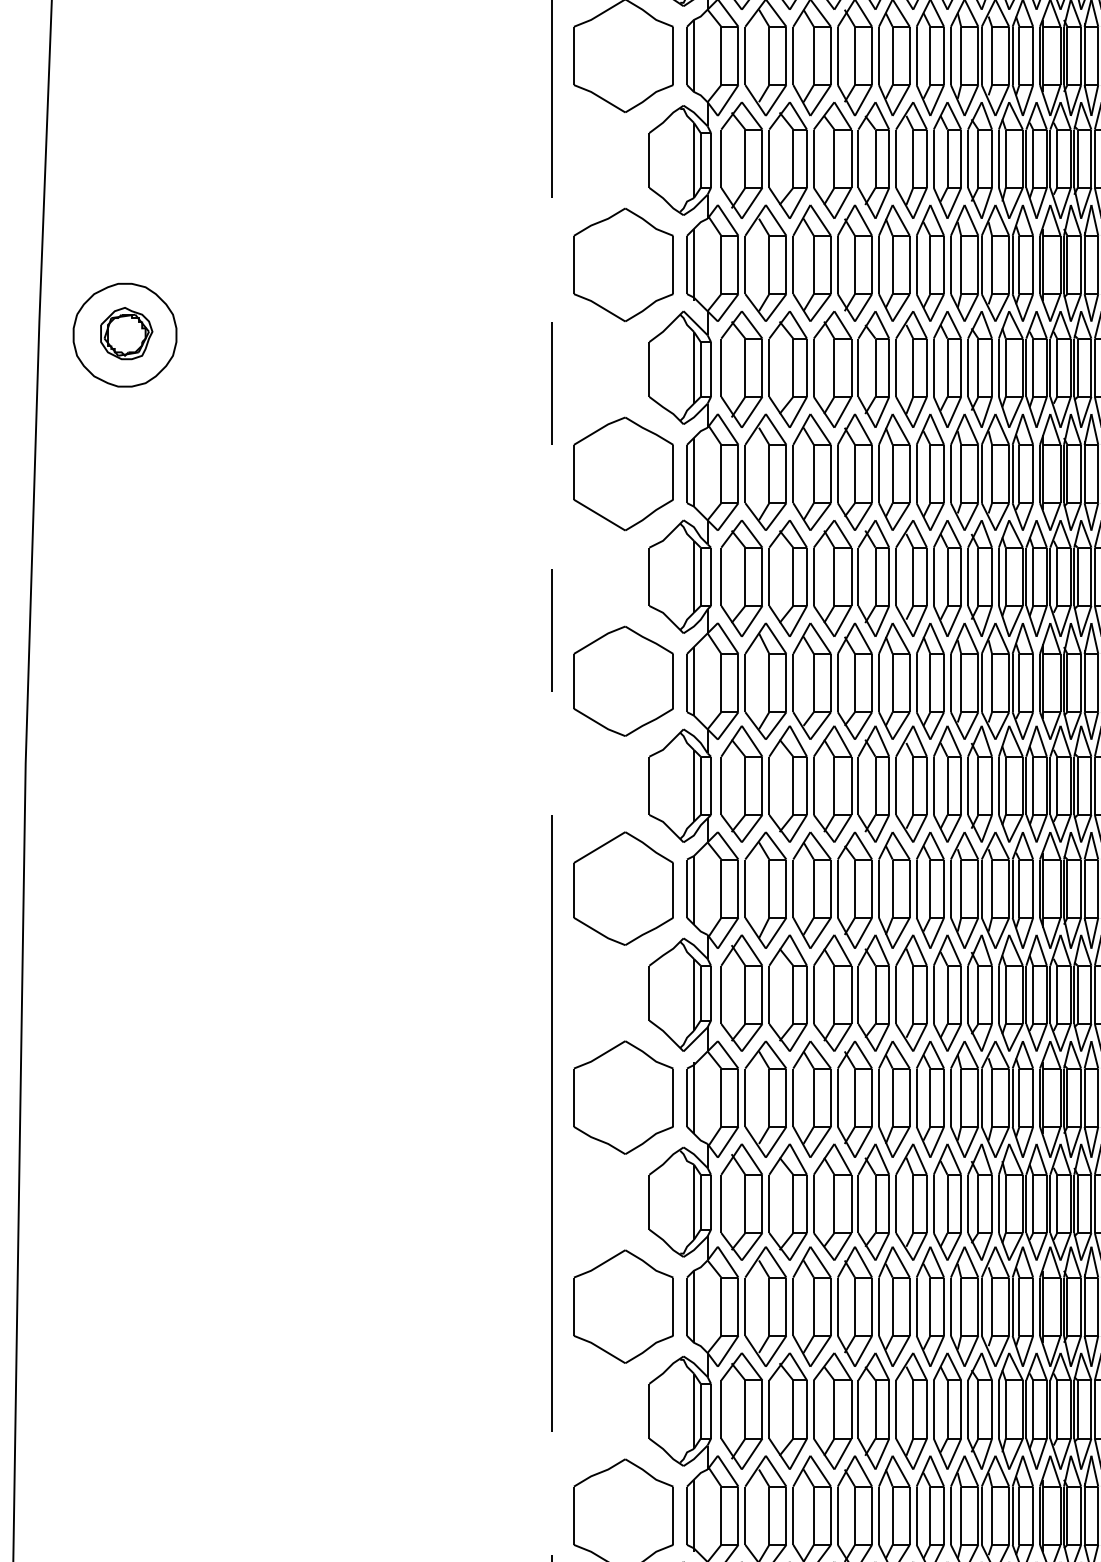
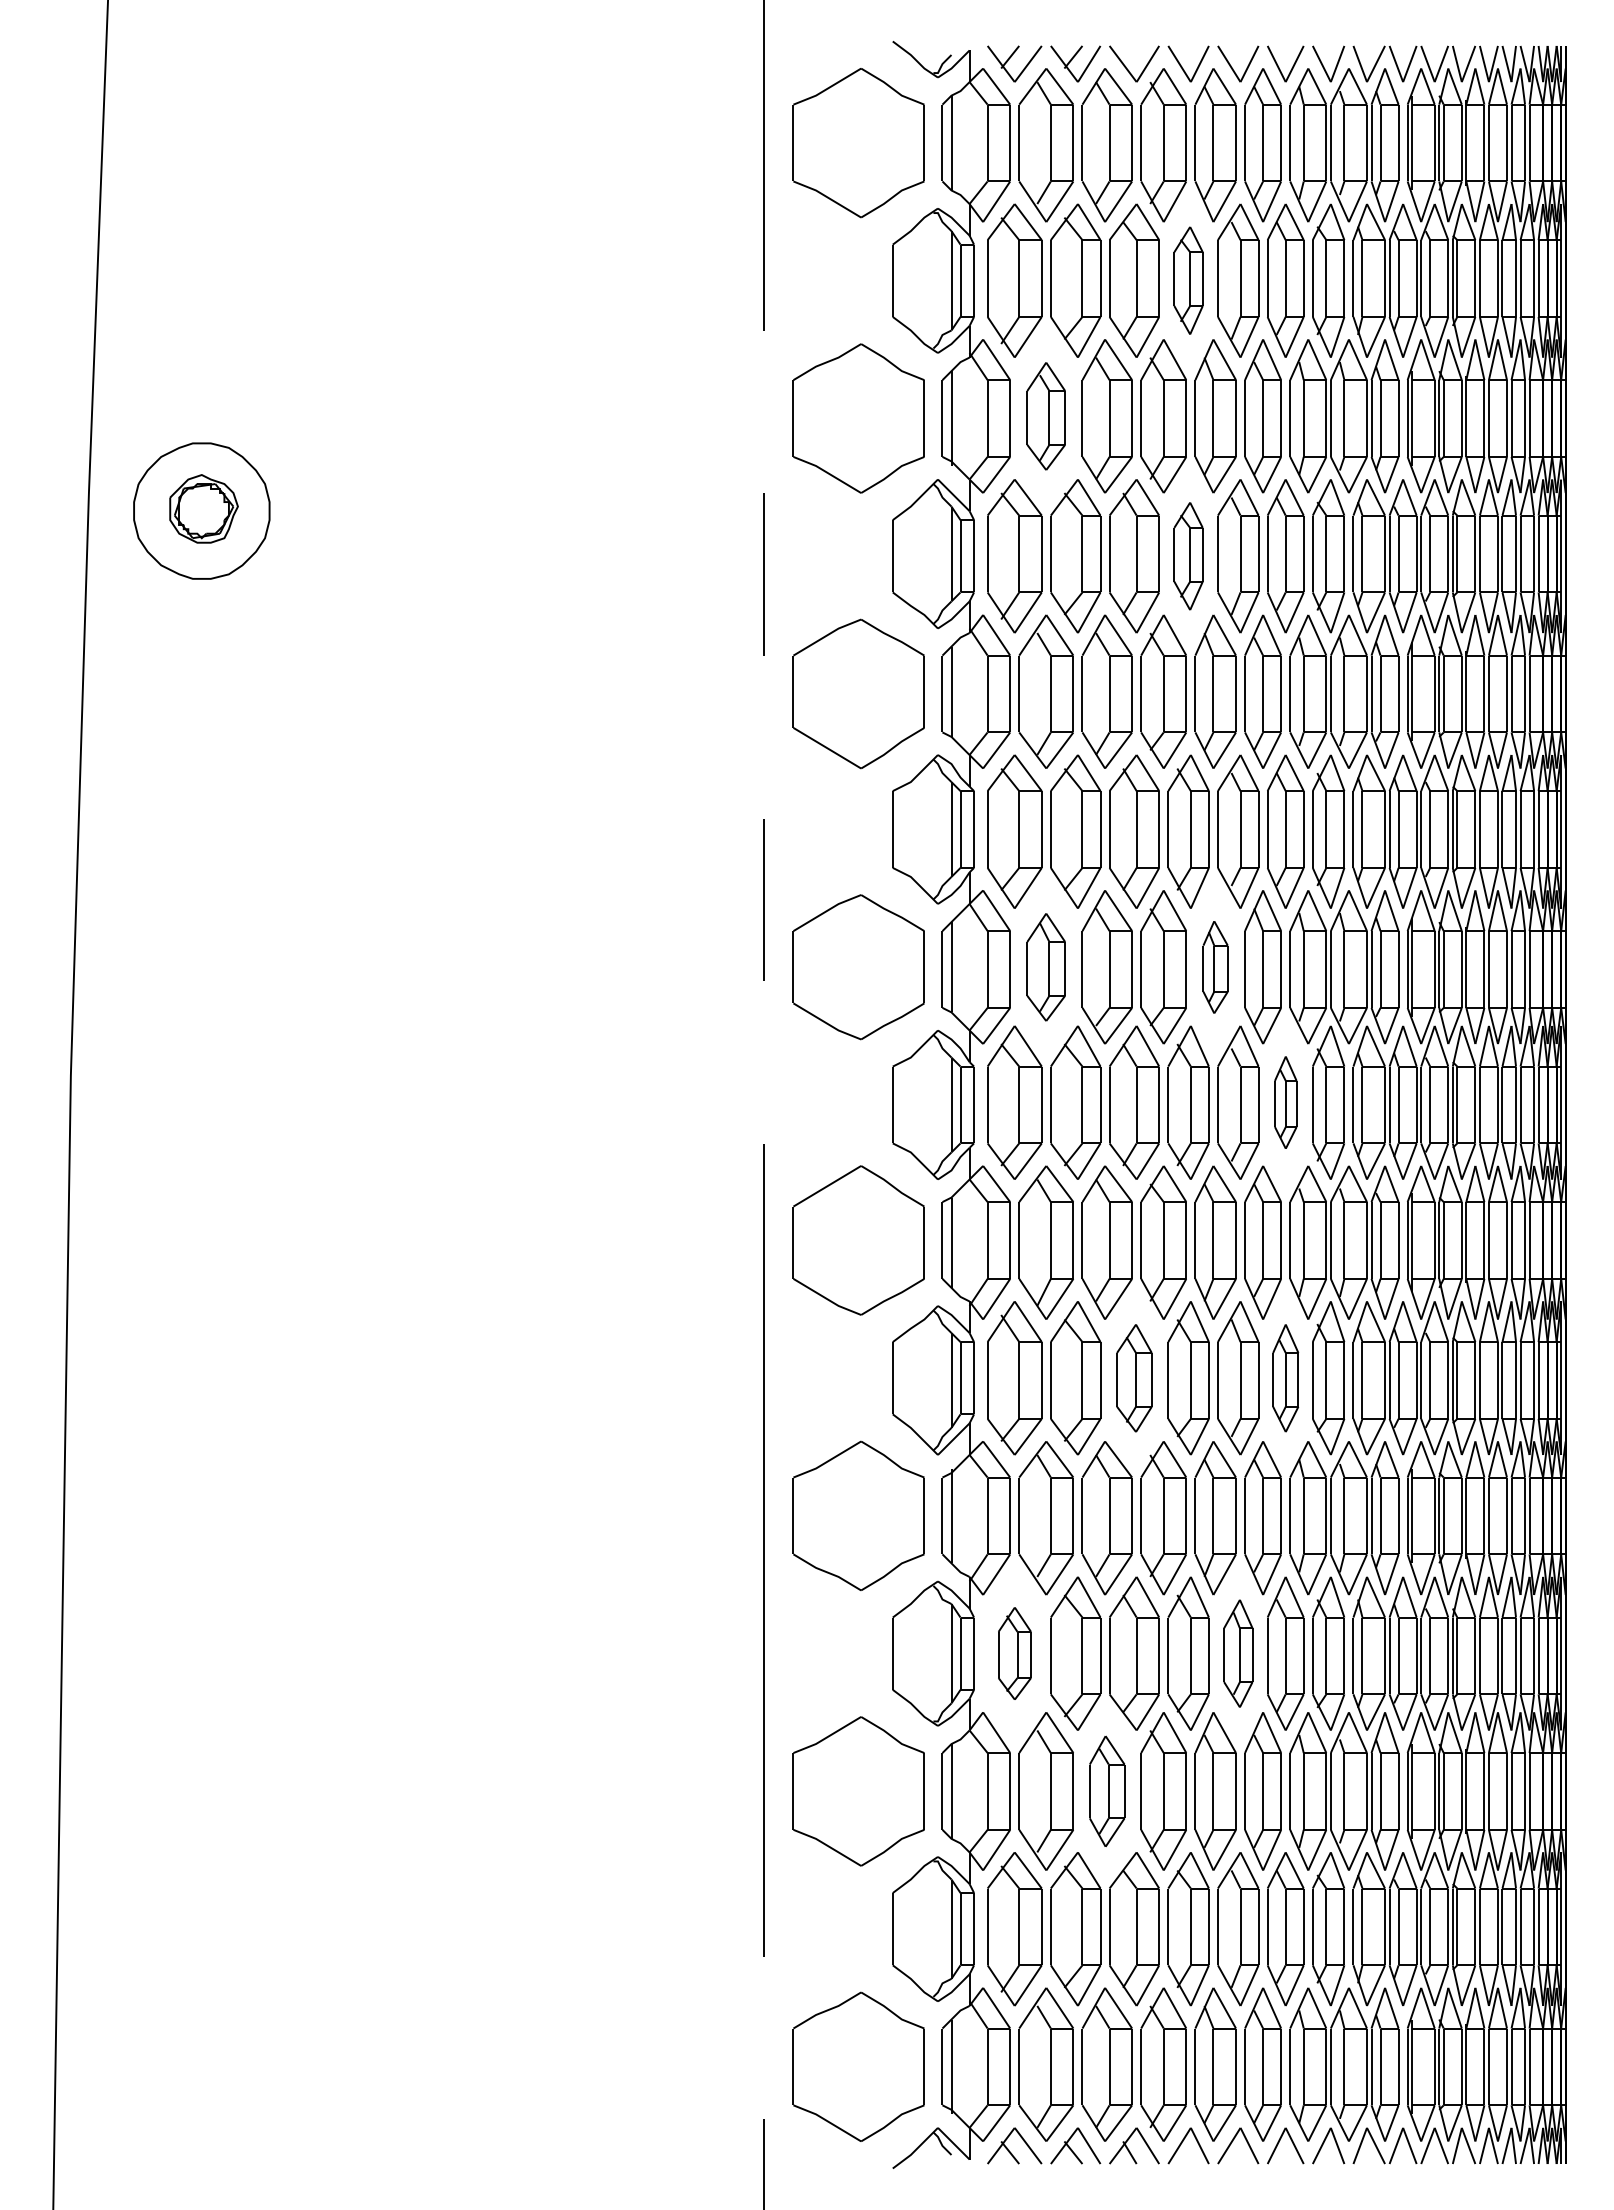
part: (873, 160) -> (1188, 280), size x0.7
part: (765, 263) -> (1045, 416), size x0.7
part: (873, 369) -> (1188, 556), size x0.7
part: (765, 681) -> (1045, 967), size x0.7
part: (894, 681) -> (1215, 967), size x0.6
part: (947, 783) -> (1285, 1102), size x0.6
part: (832, 993) -> (1134, 1378), size x0.7
part: (947, 993) -> (1285, 1378), size x0.7
part: (741, 1202) -> (1014, 1653), size x0.6
part: (911, 1202) -> (1238, 1653), size x0.7
part: (811, 1306) -> (1106, 1791), size x0.7

